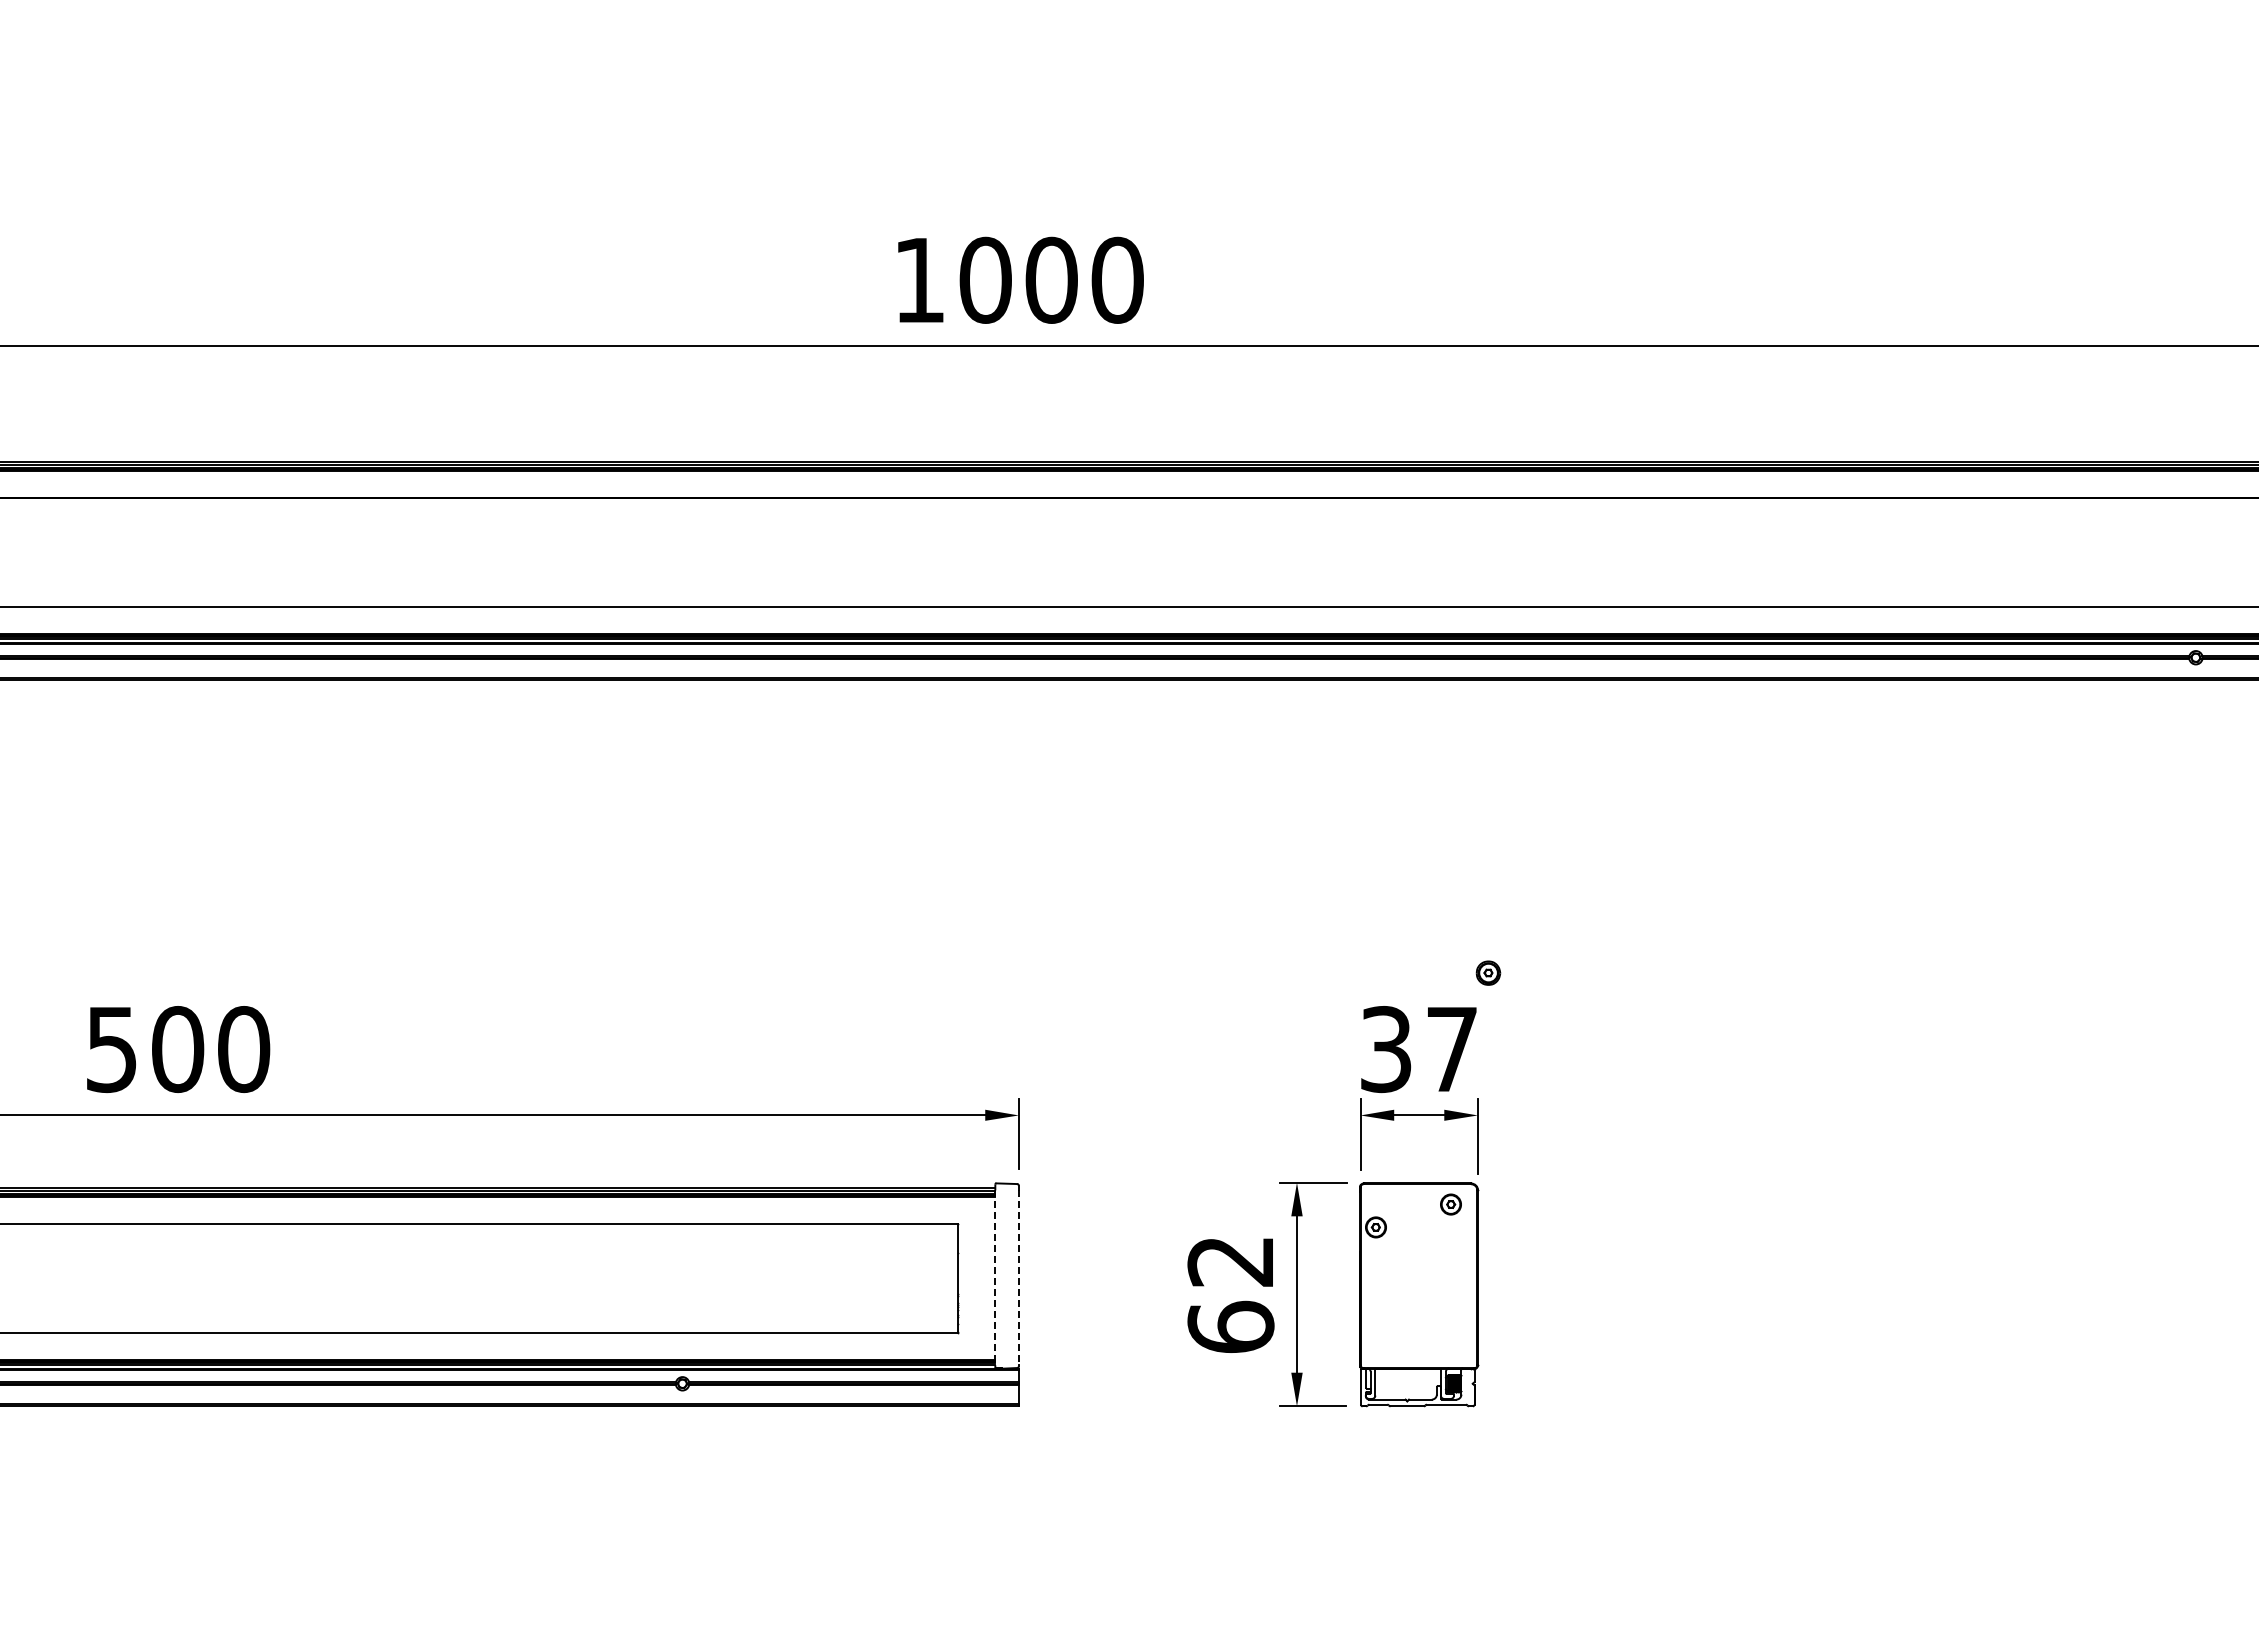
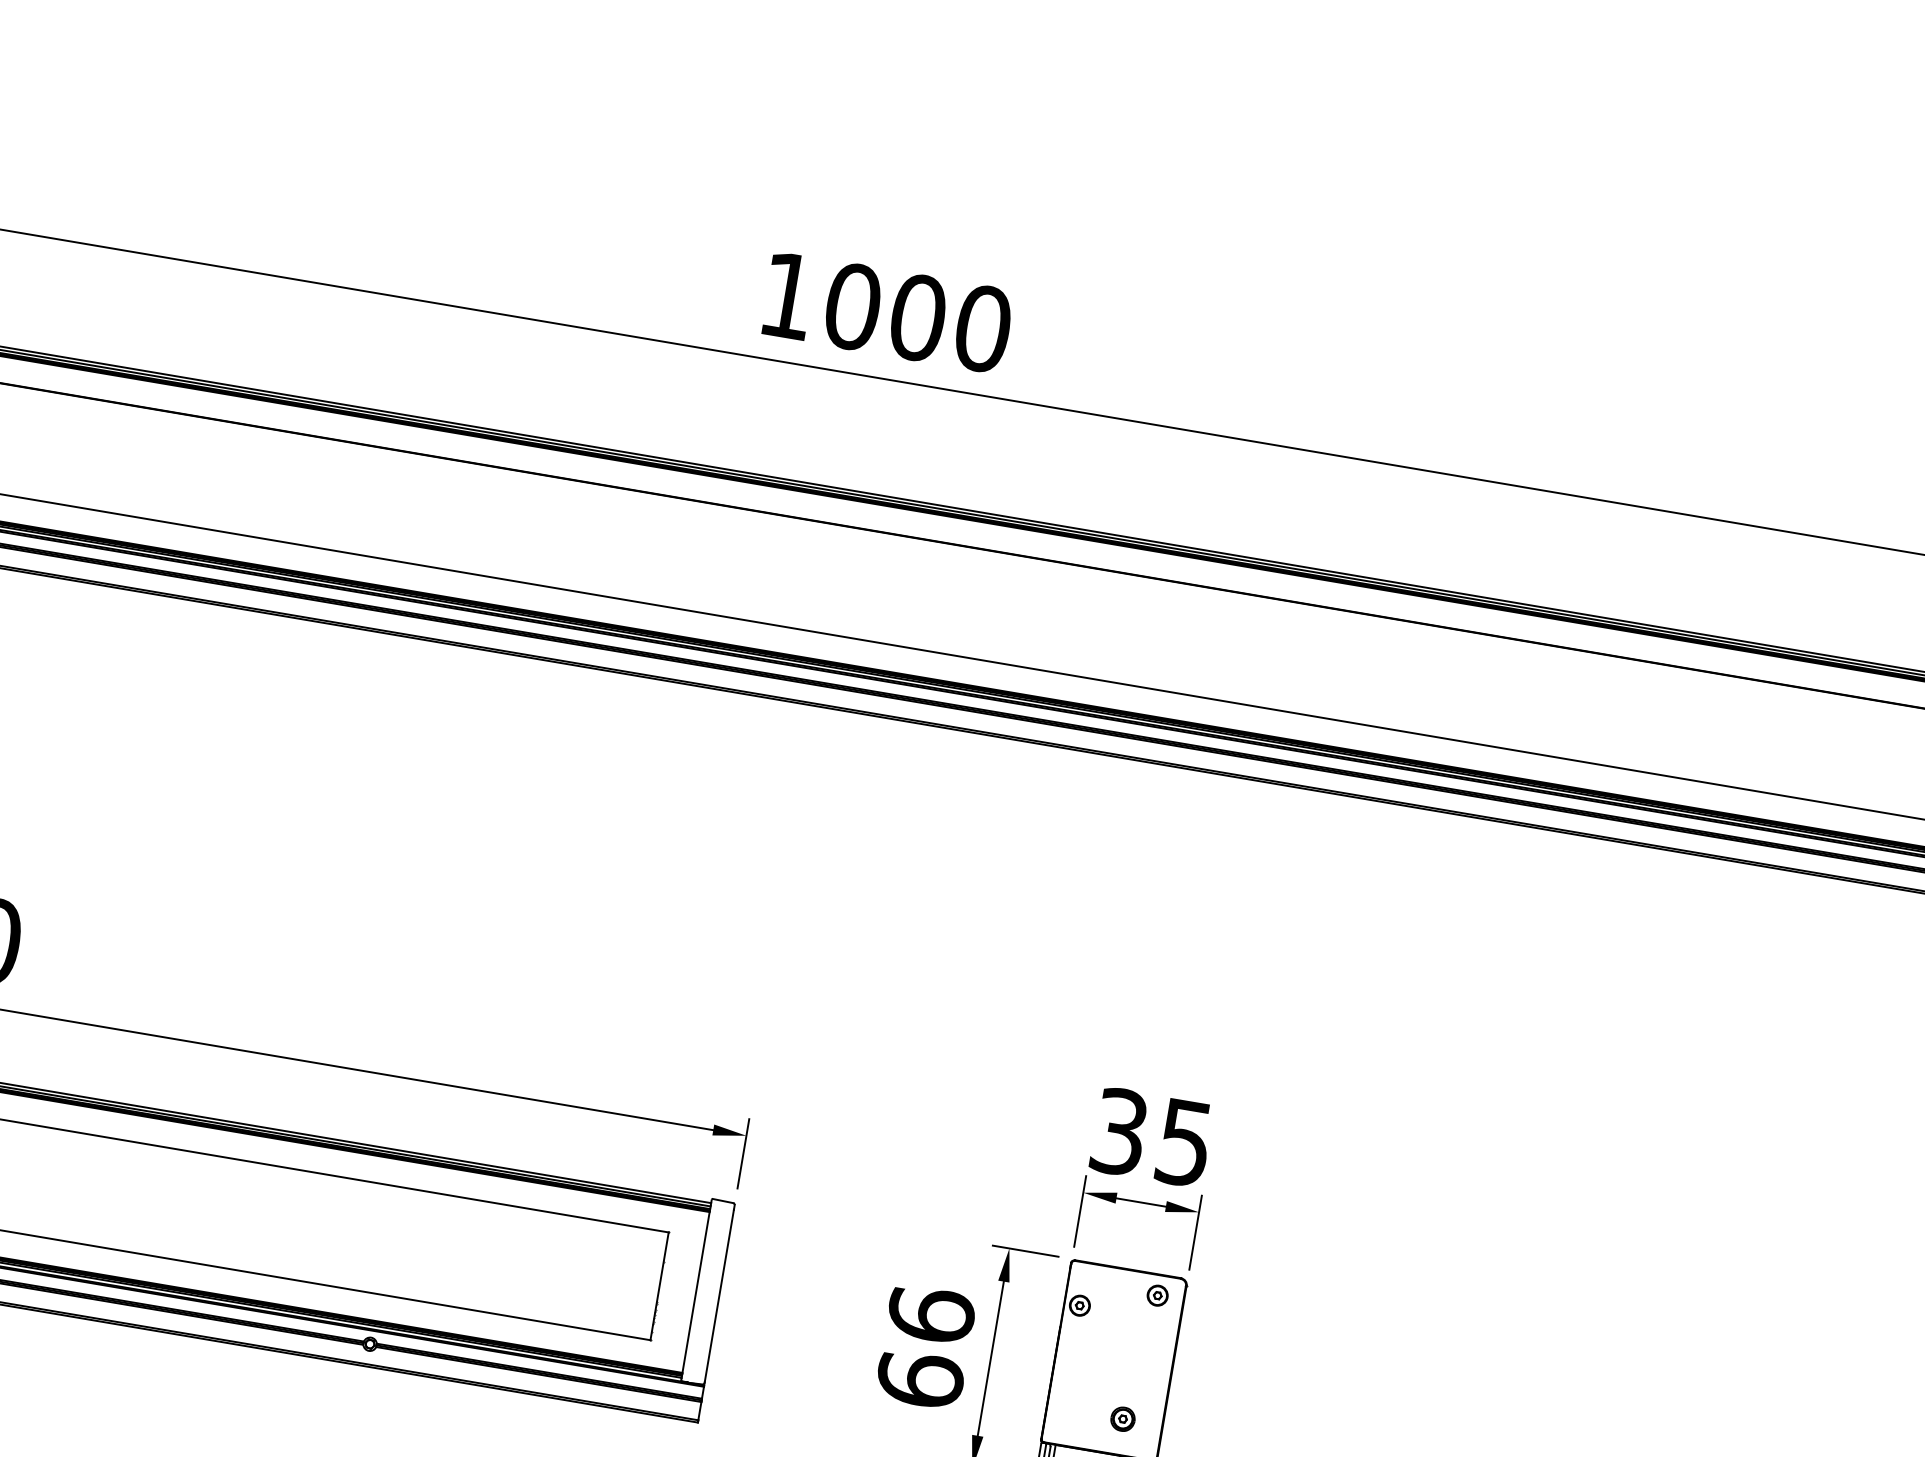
part: (1488, 972) -> (1123, 1418), moved
text: (1451, 1050) -> (1183, 1143), 37 -> 35
text: (1230, 1260) -> (930, 1314), 62 -> 66
line: (995, 1278) -> (696, 1292), dashed -> solid
line: (1018, 1278) -> (718, 1296), dashed -> solid

